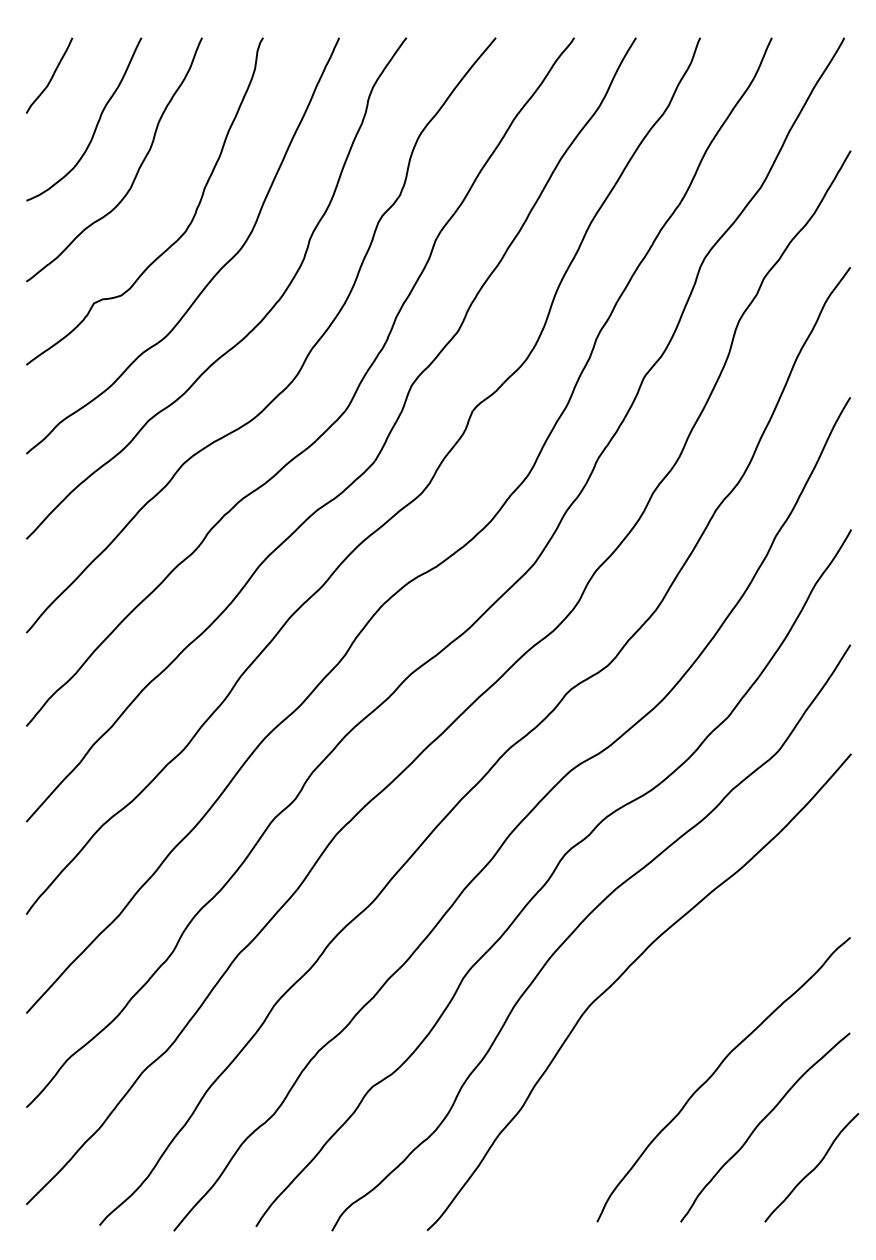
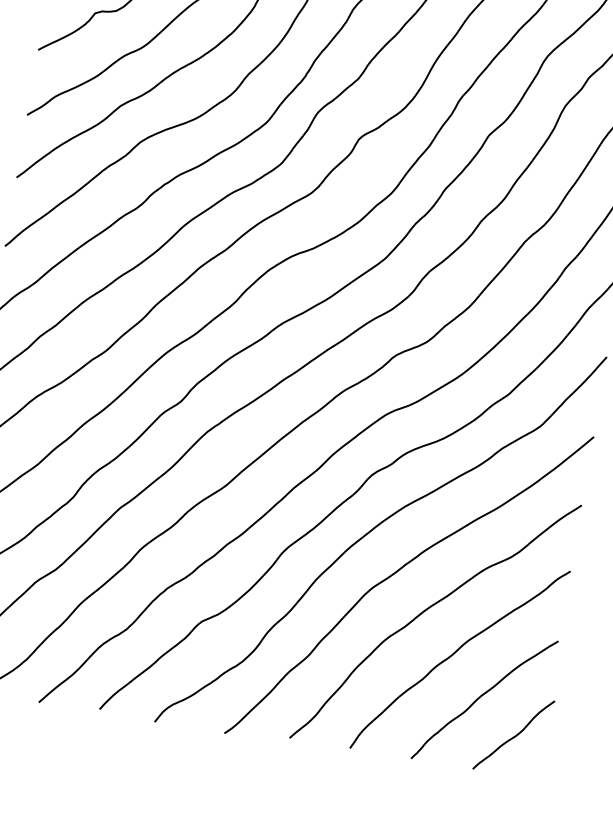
curve: (669, 1020) -> (427, 609), added

